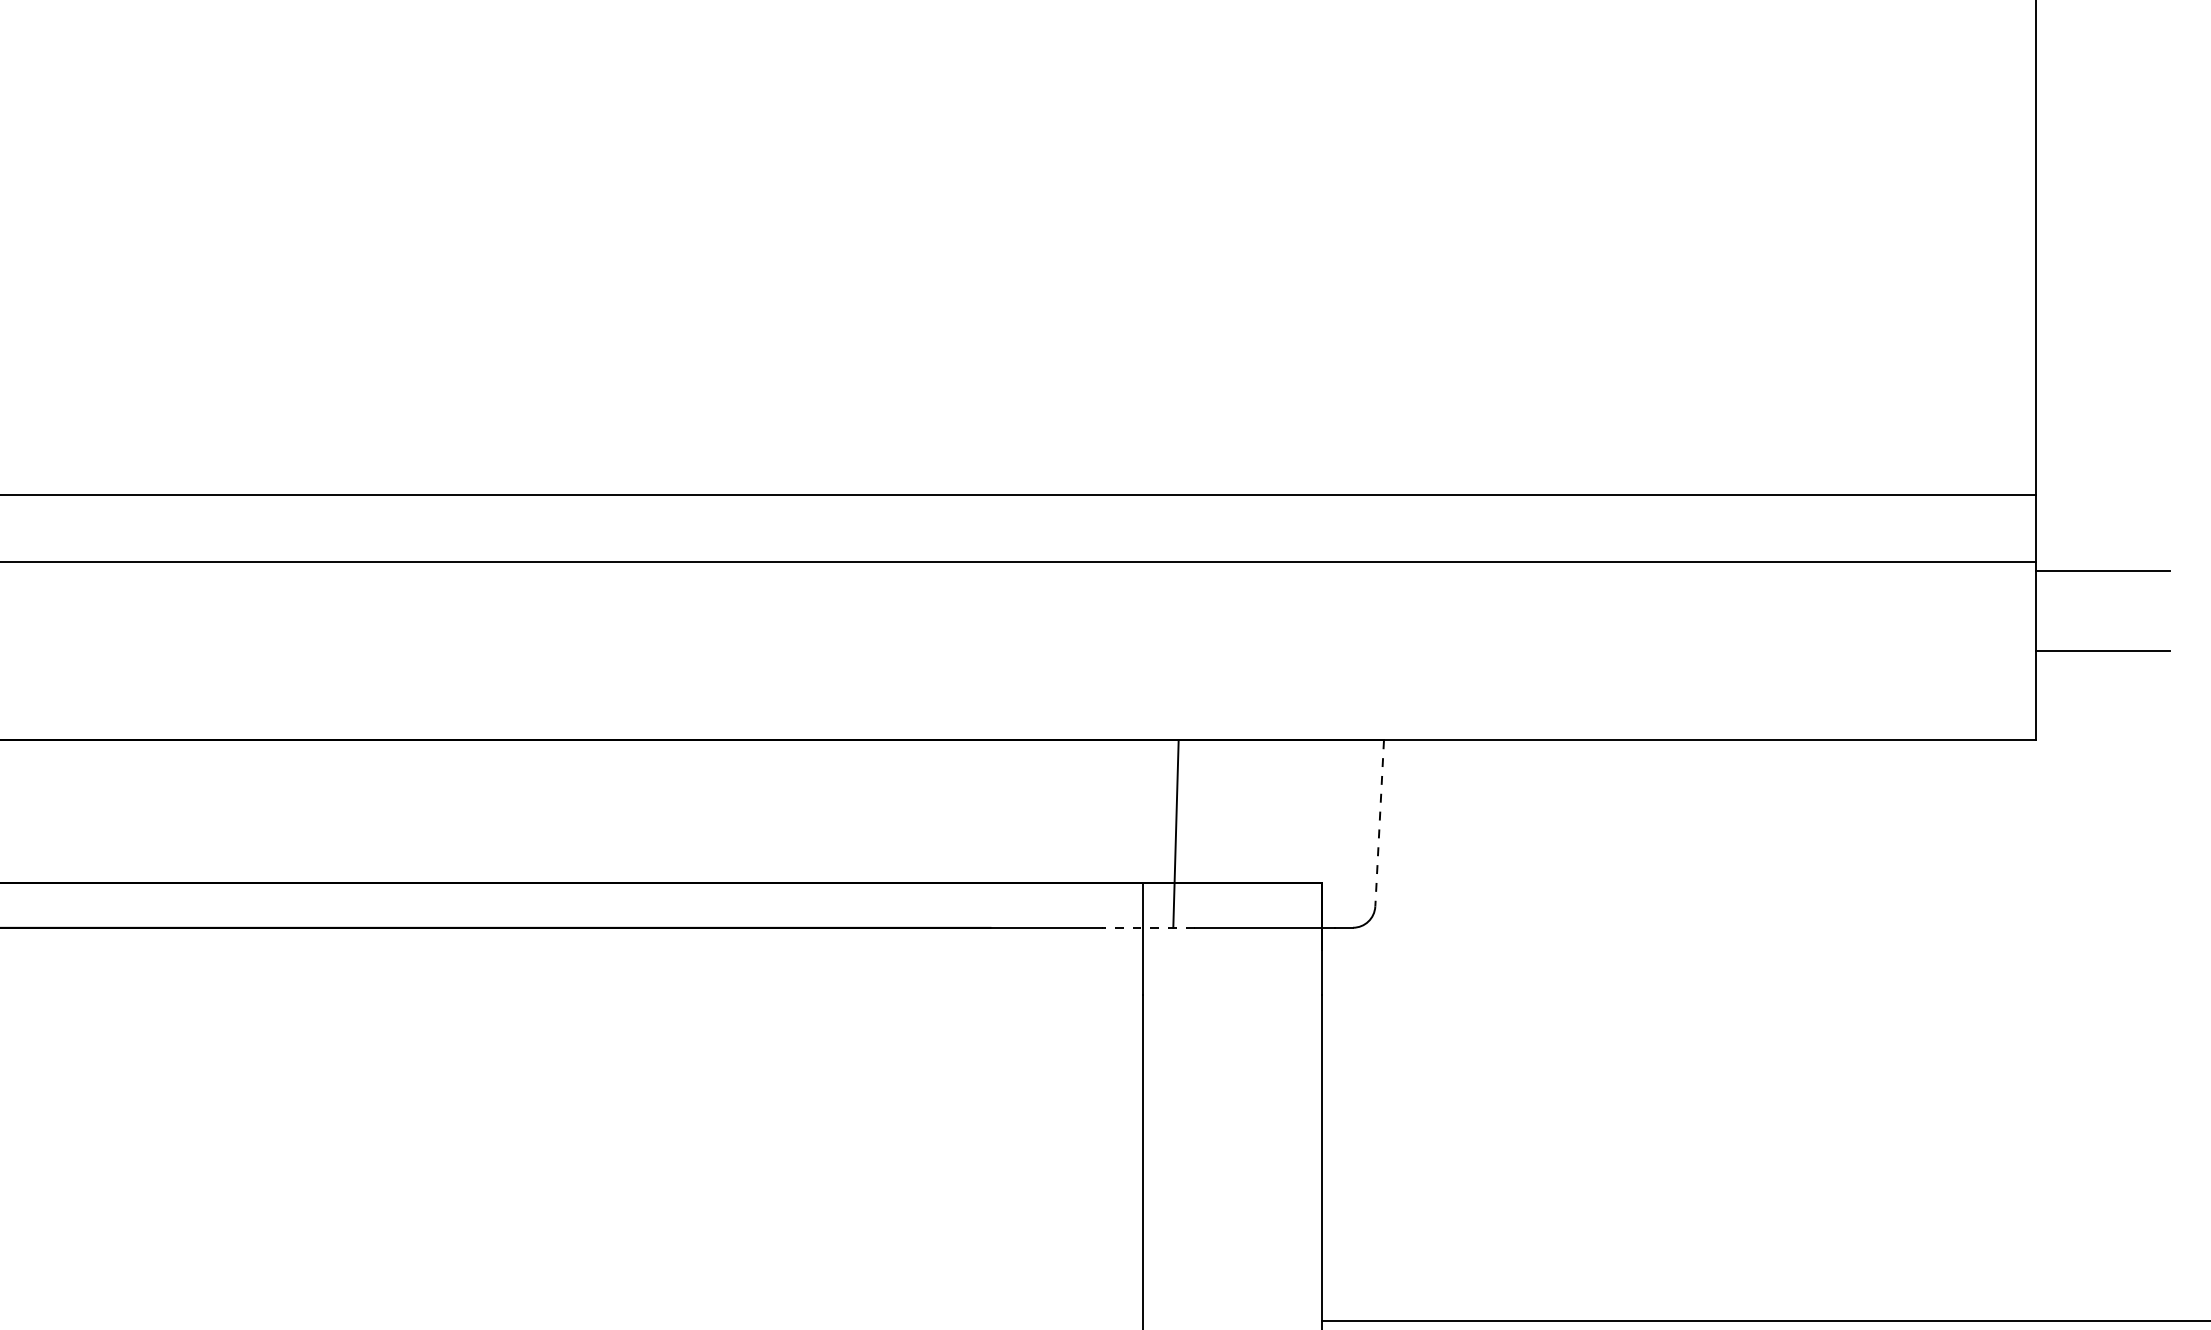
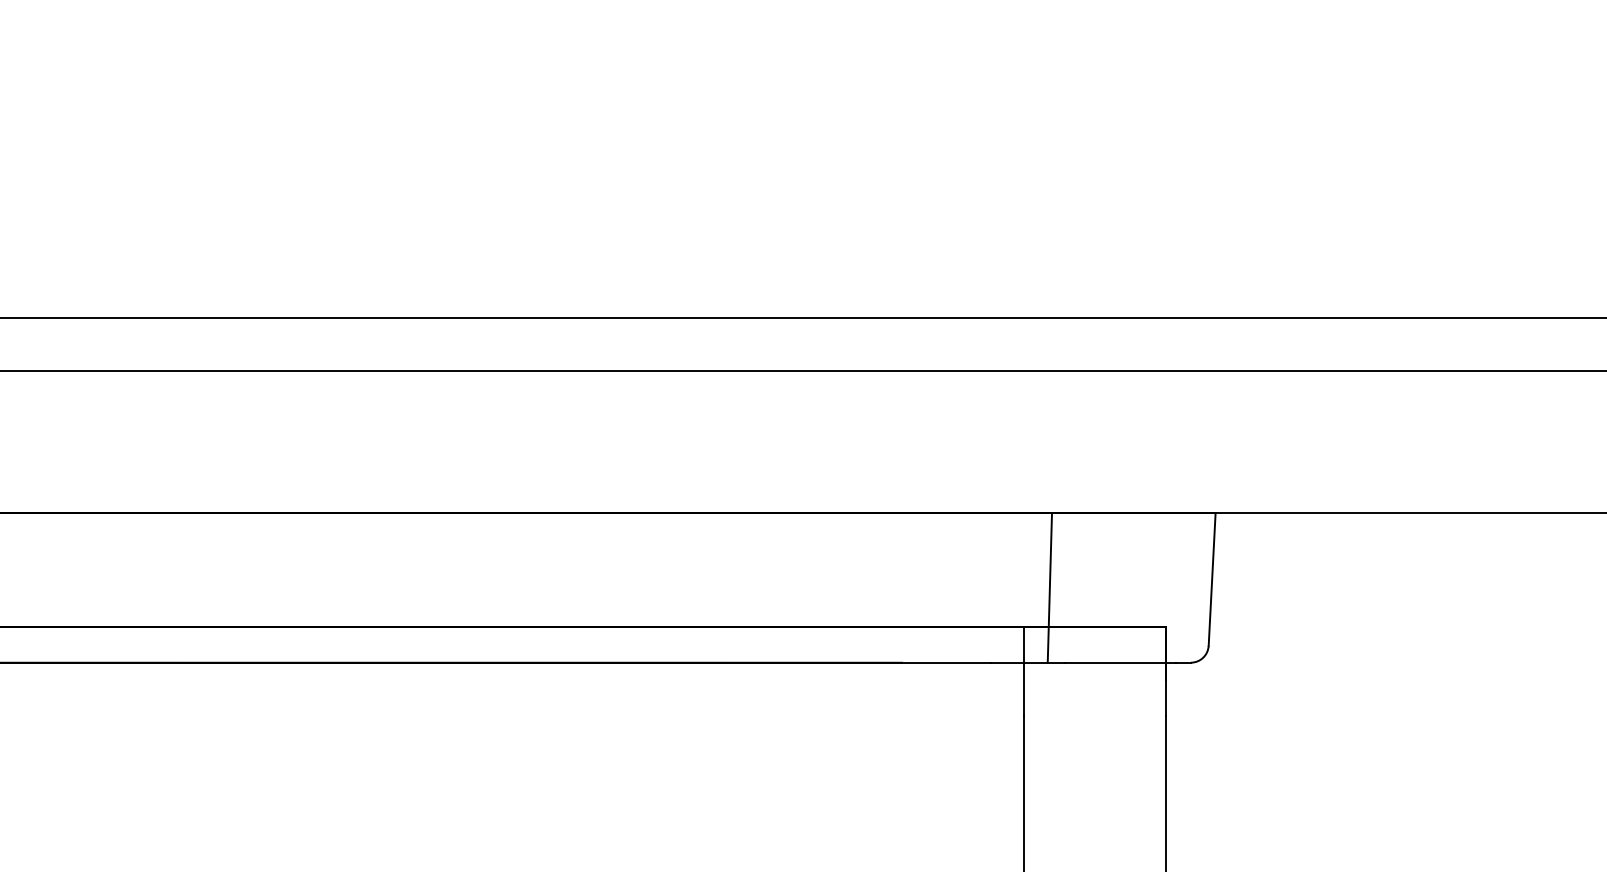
line: (1379, 823) -> (1212, 579), dashed -> solid
line: (1148, 927) -> (1027, 662), dashed -> solid

